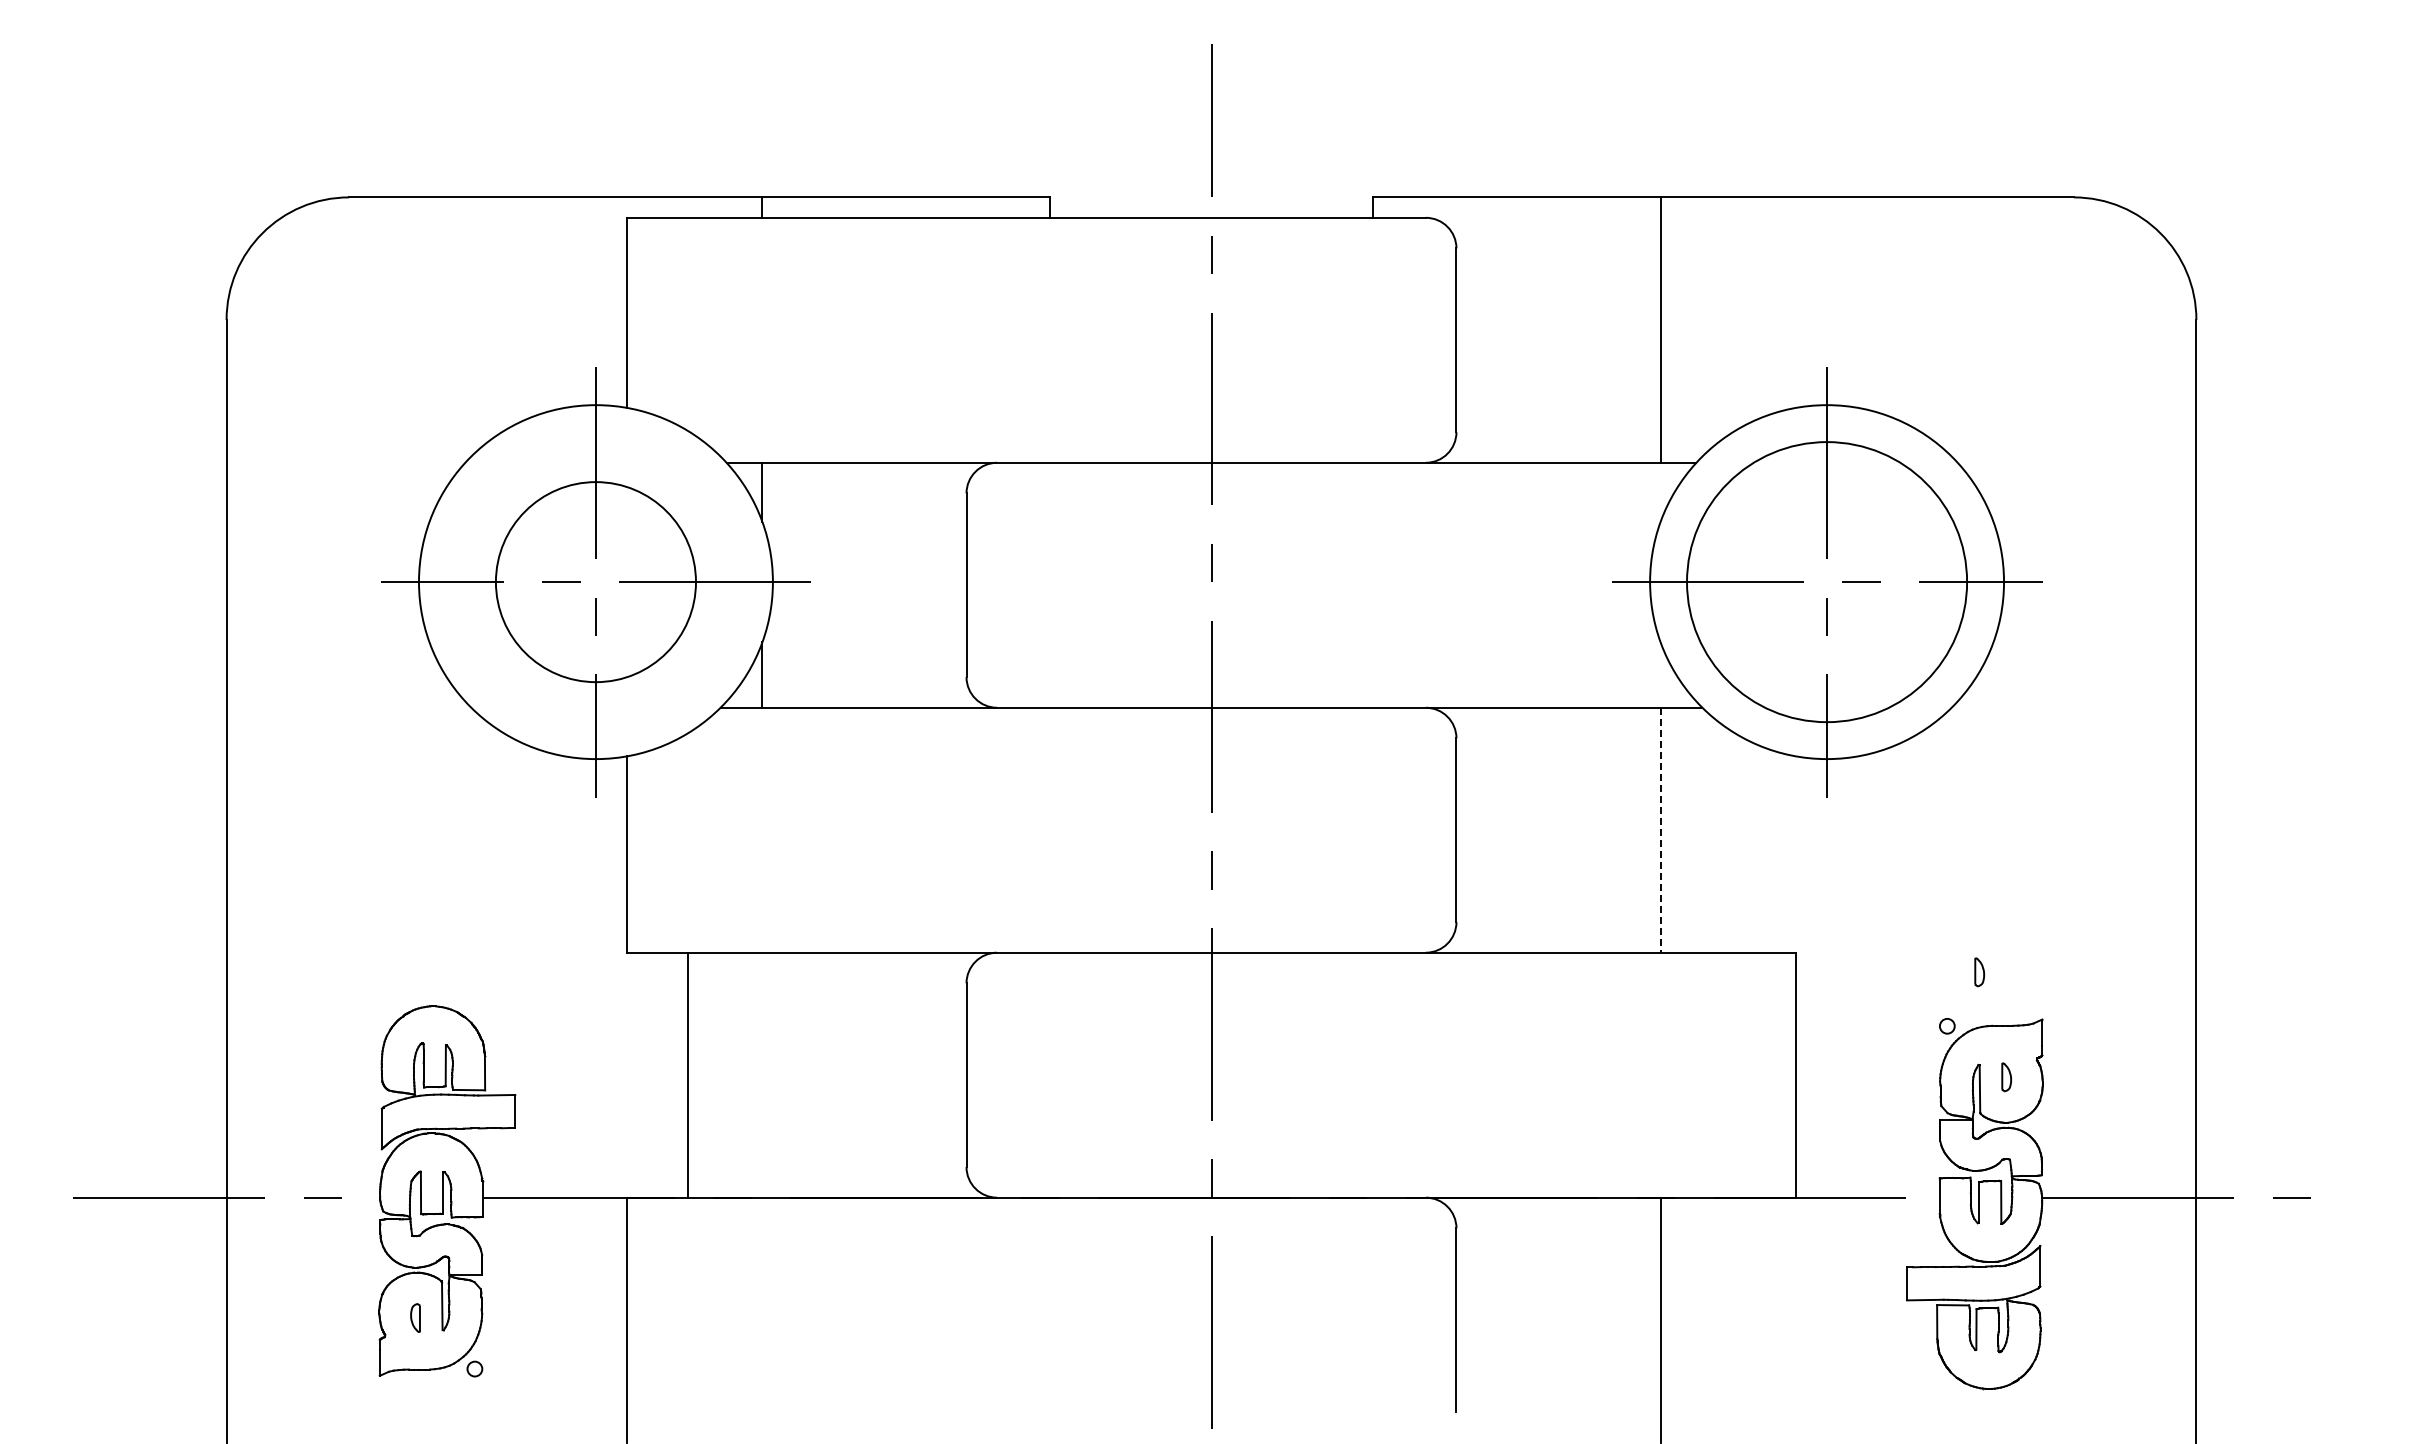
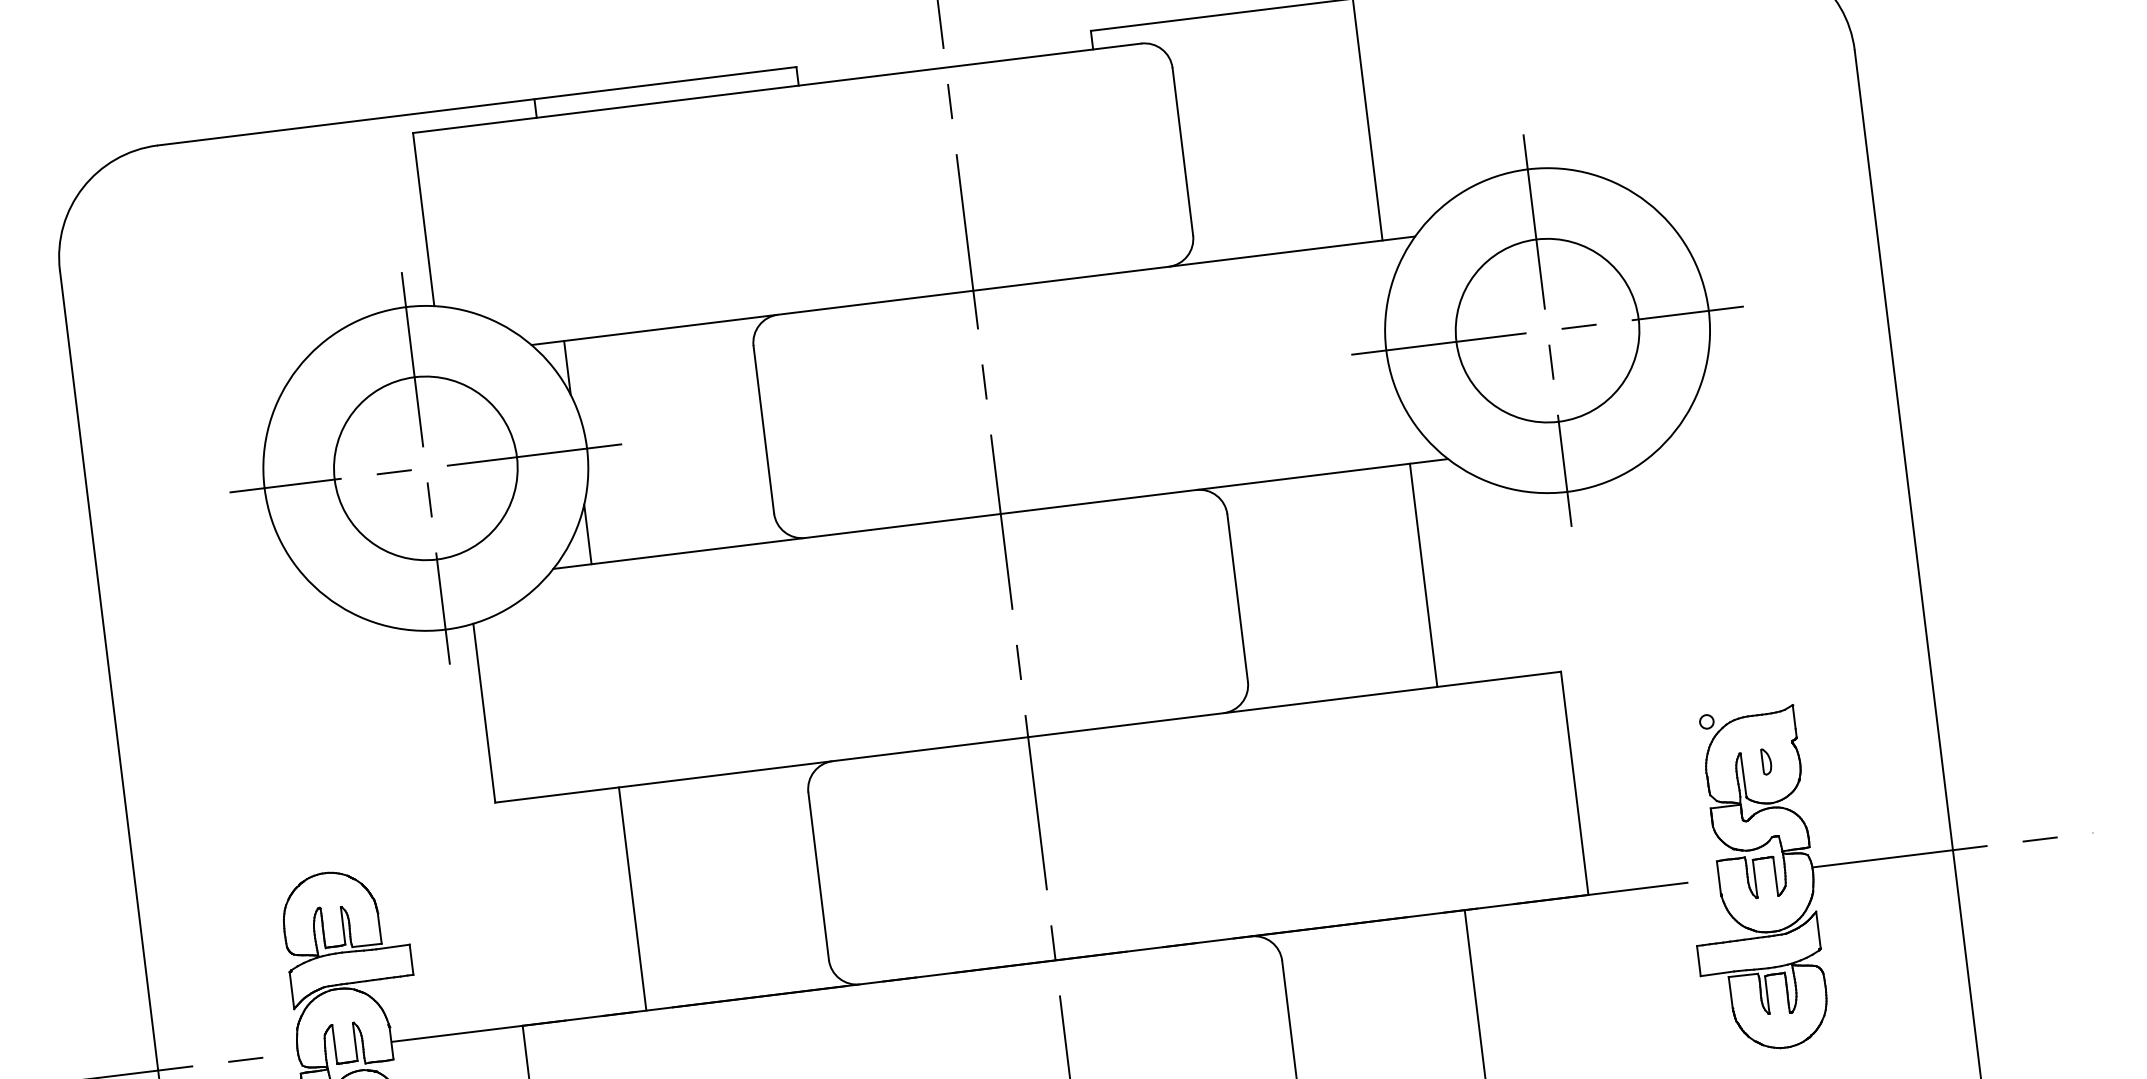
circle: (1827, 582) -> (1548, 330), size x0.71
line: (1660, 830) -> (1423, 575), dashed -> solid
part: (1979, 972) -> (1730, 669), removed
line: (688, 1074) -> (632, 898), moved

